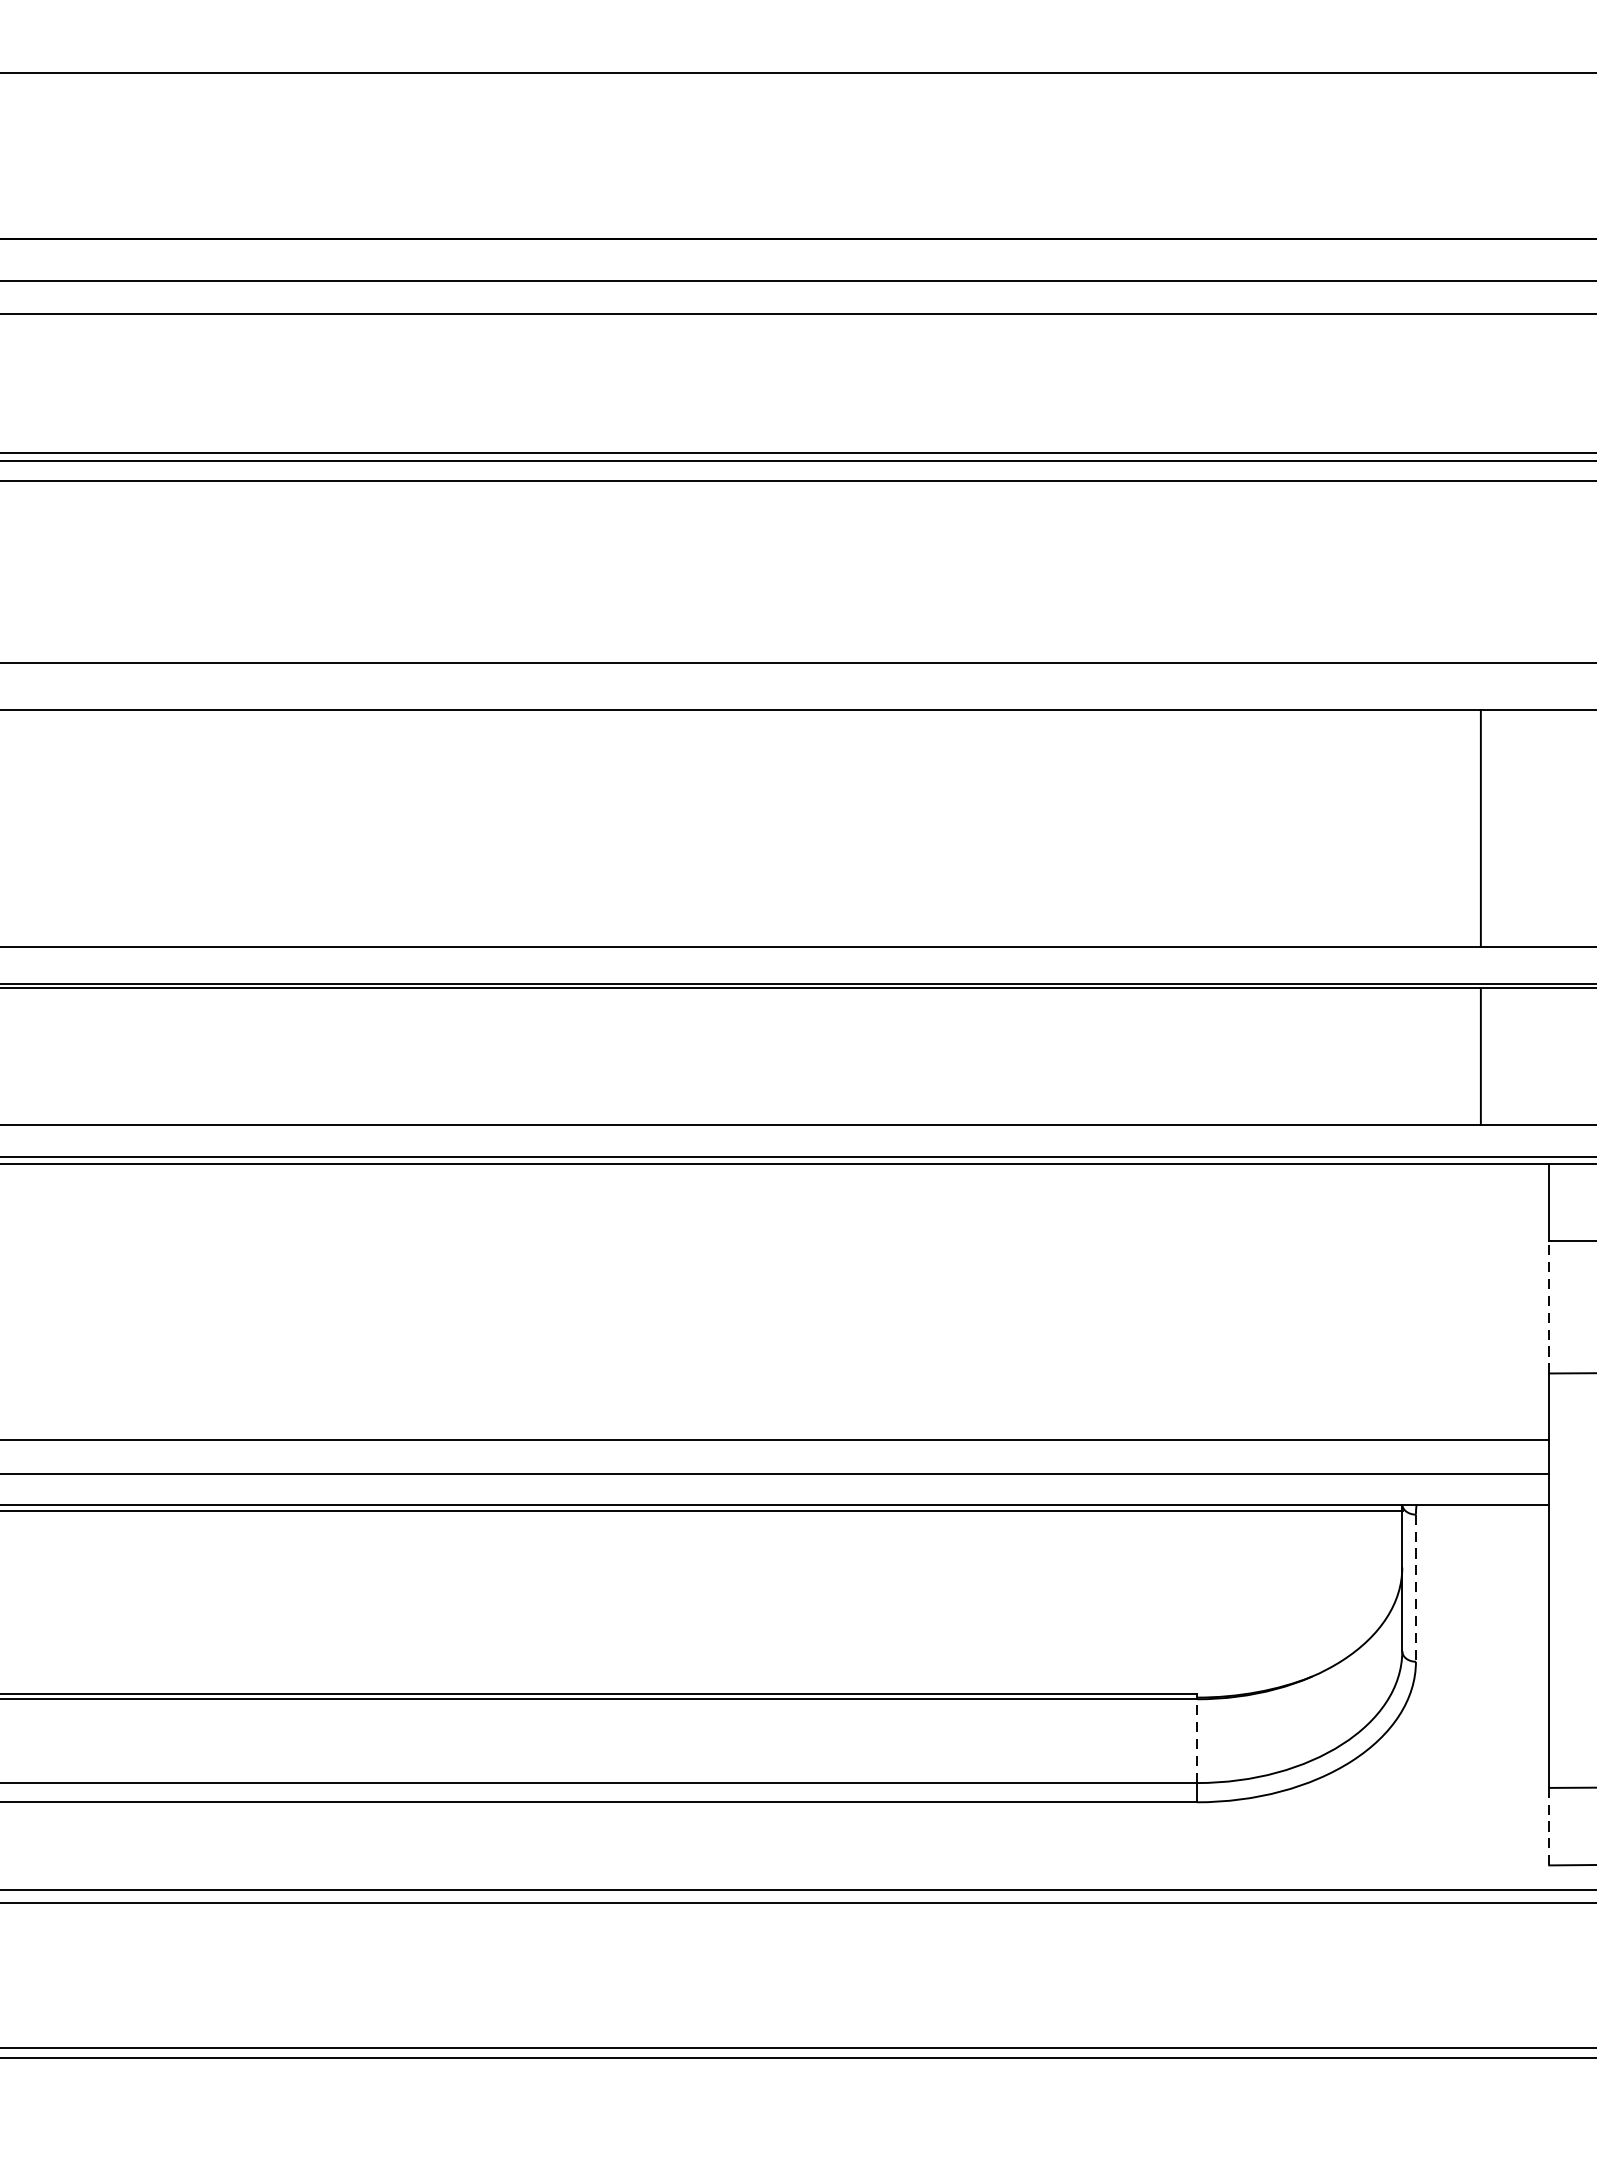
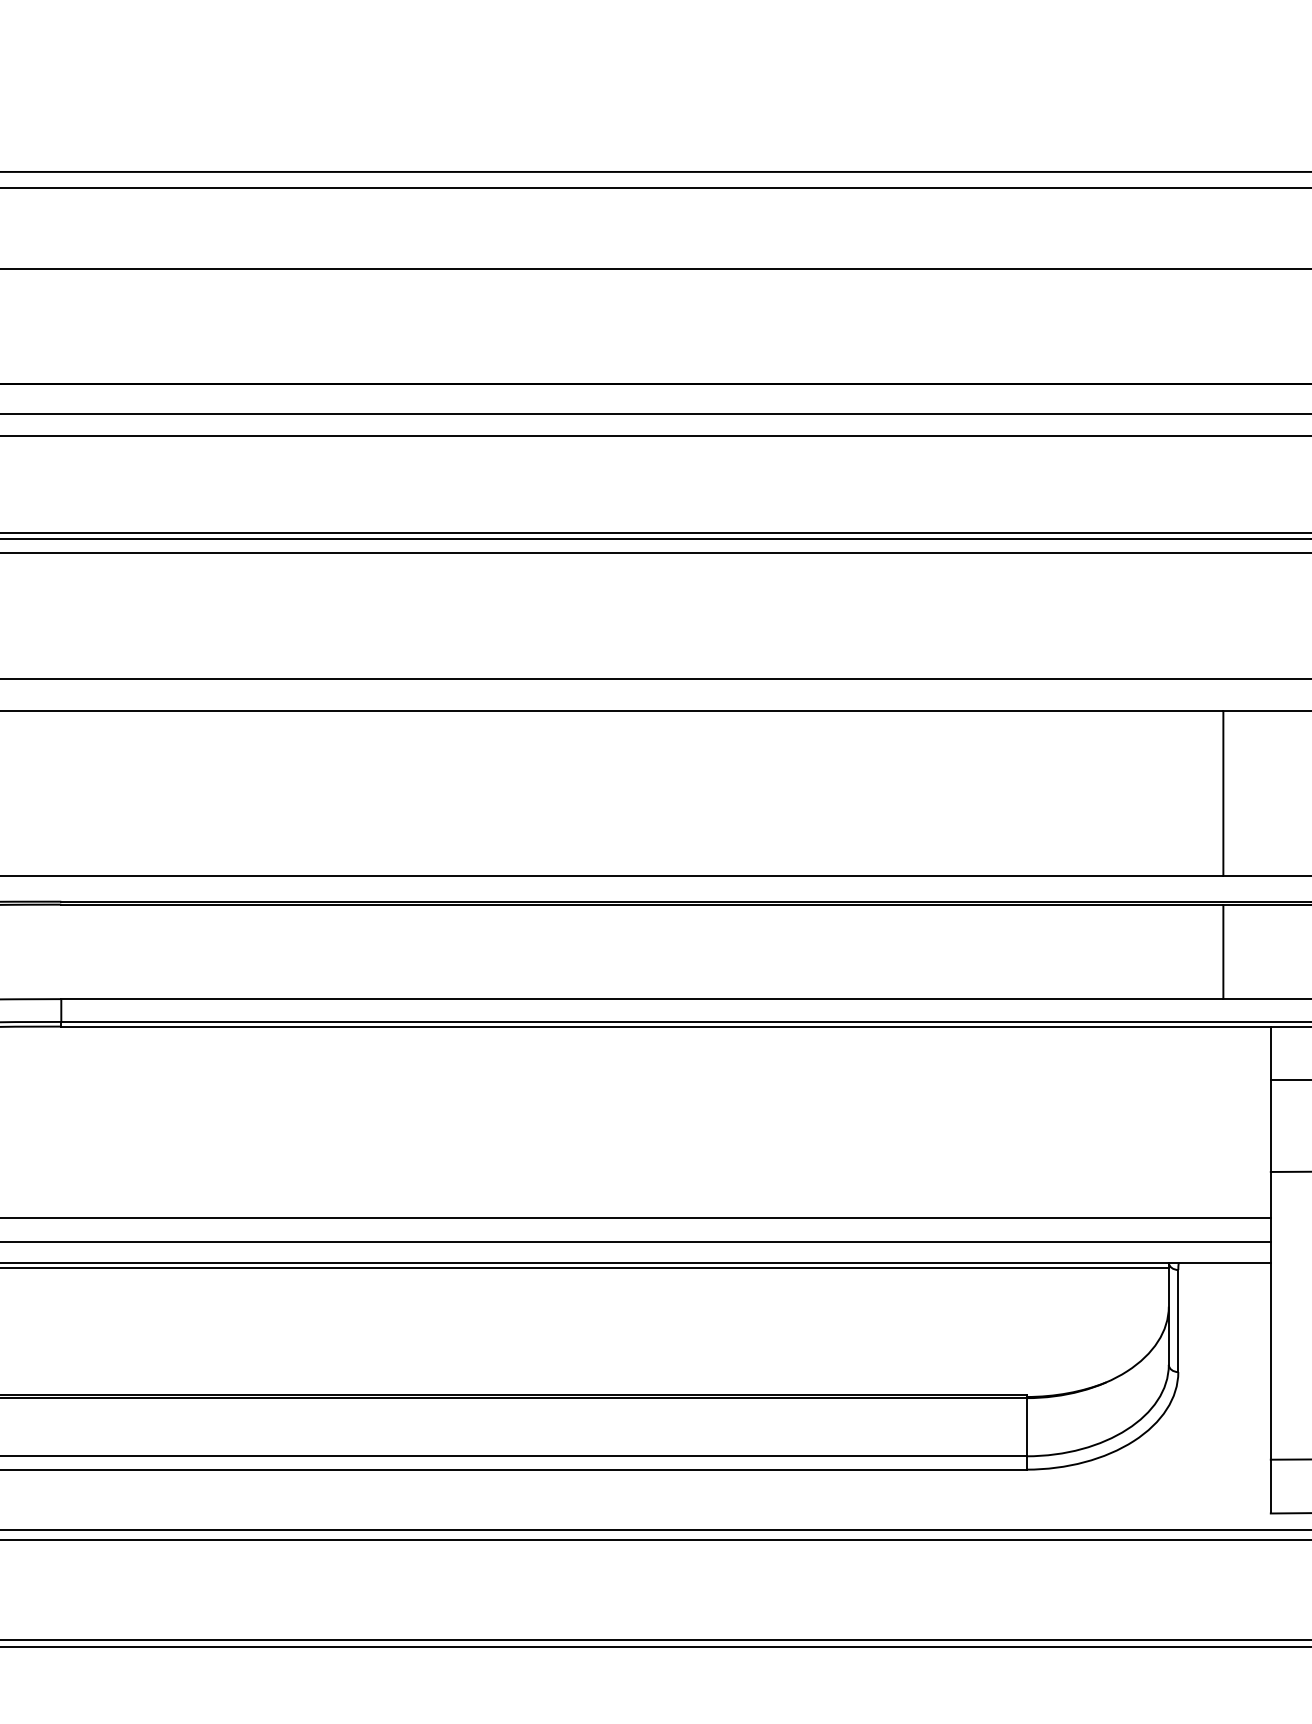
line: (1548, 1307) -> (1270, 1126), dashed -> solid
line: (1416, 1588) -> (1178, 1321), dashed -> solid
line: (1197, 1740) -> (1026, 1426), dashed -> solid
line: (1548, 1826) -> (1270, 1486), dashed -> solid

